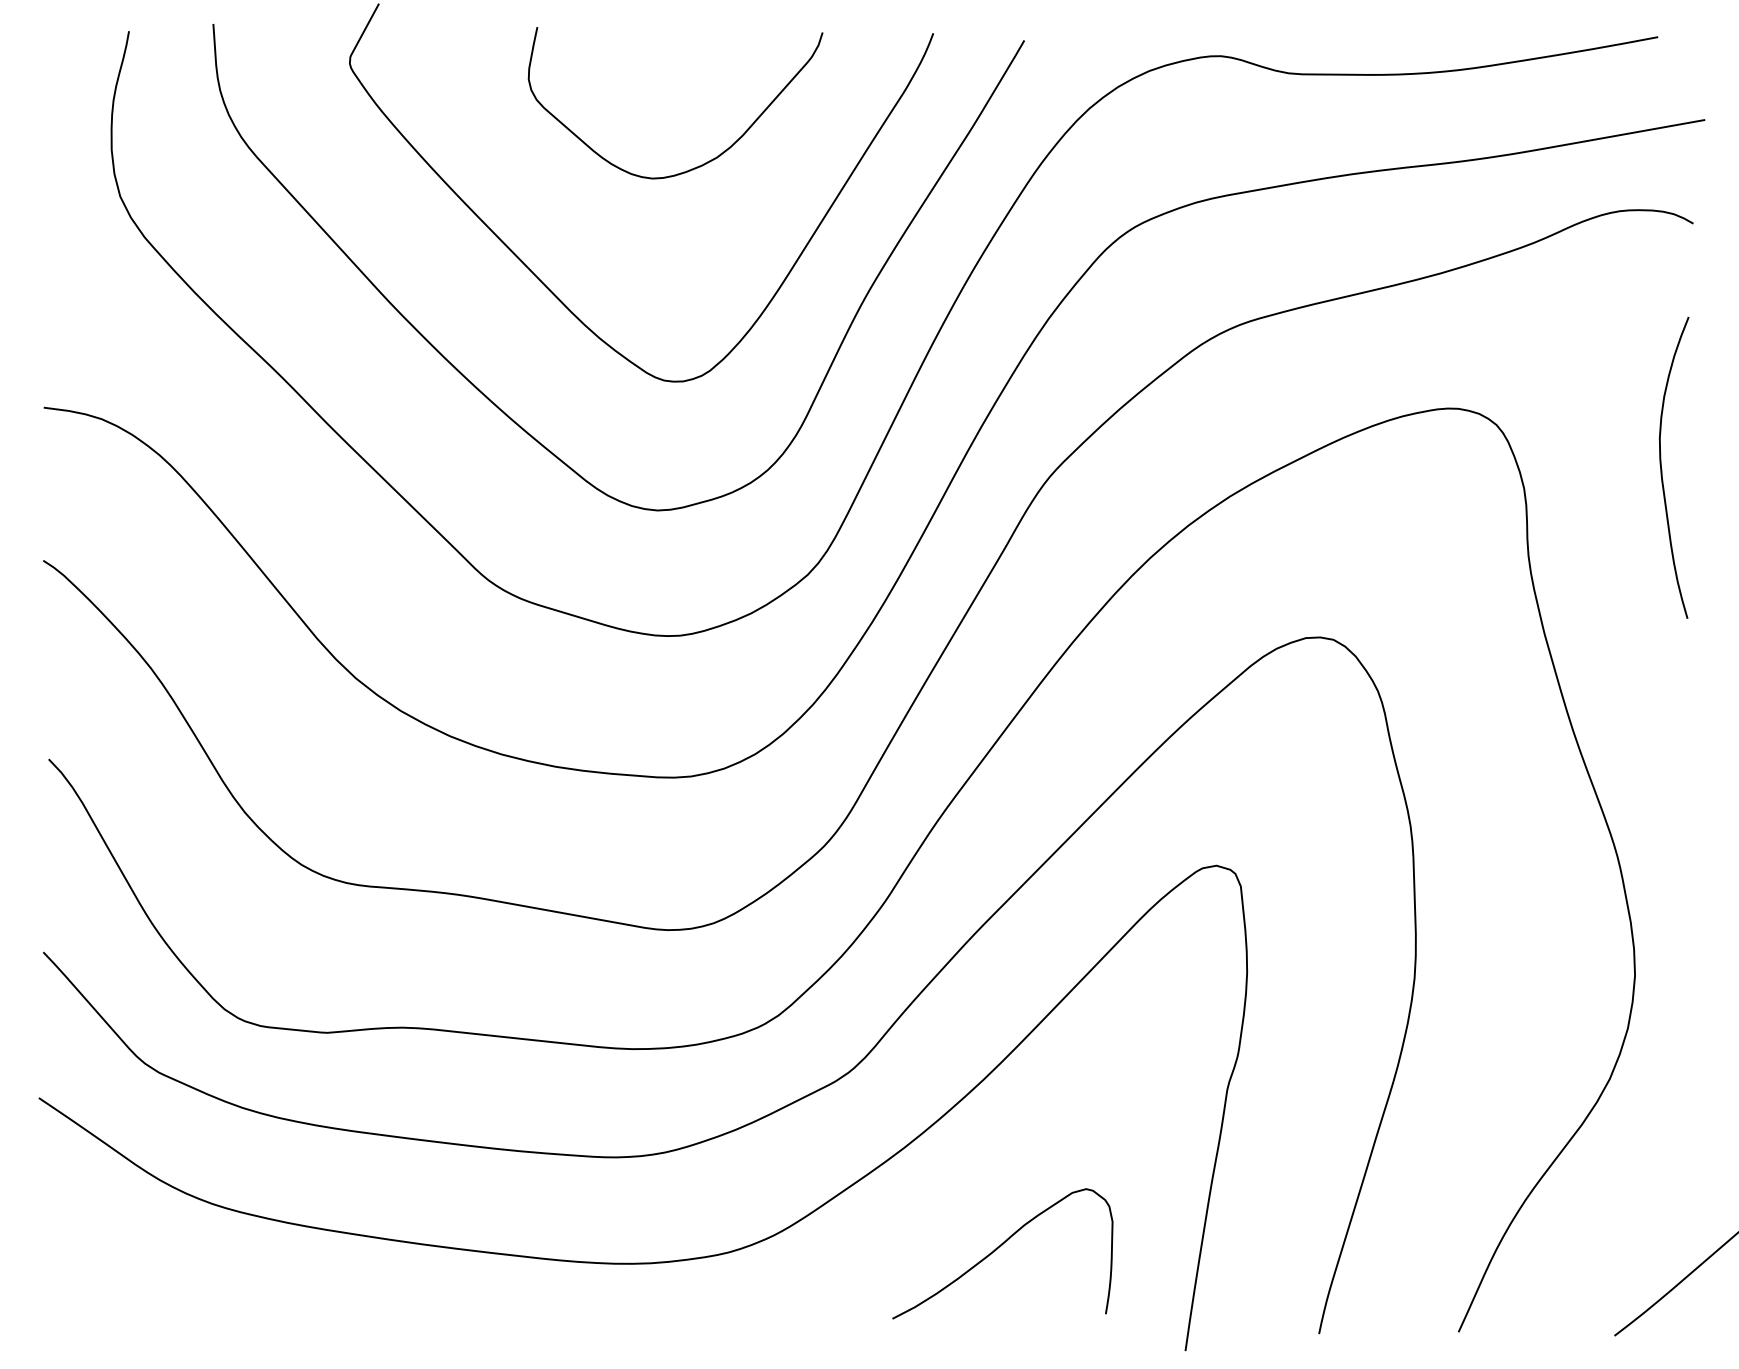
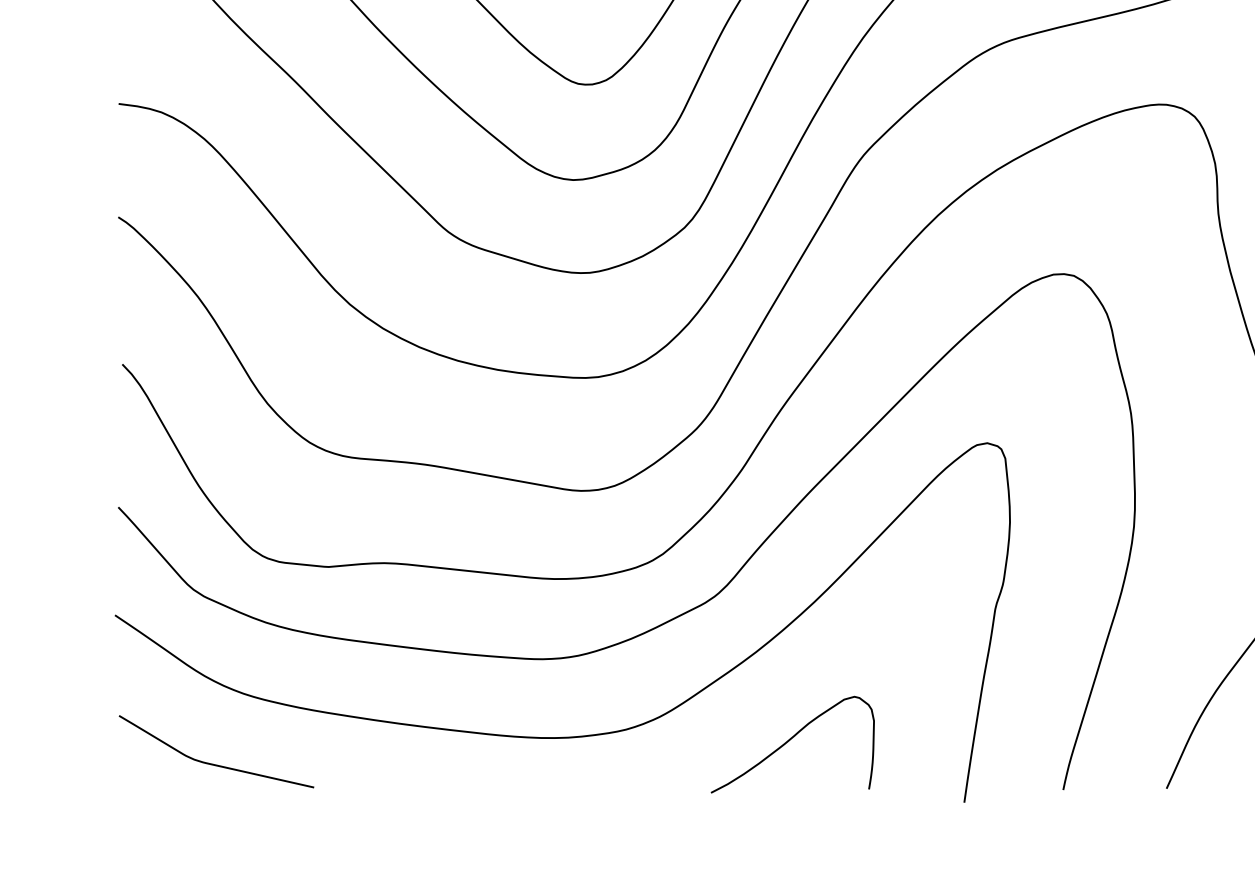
curve: (998, 1248) -> (789, 740), moved
curve: (171, 1298) -> (213, 763), added

